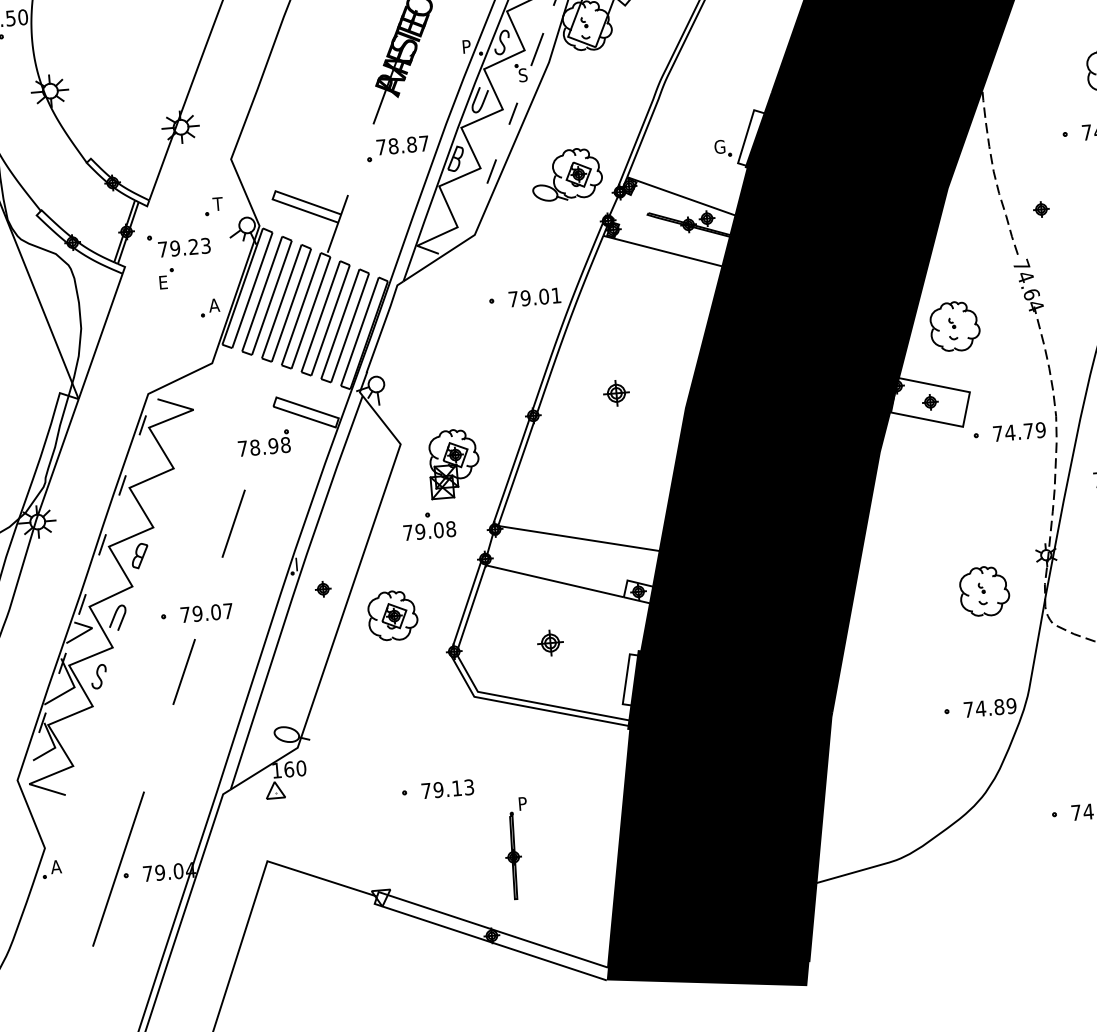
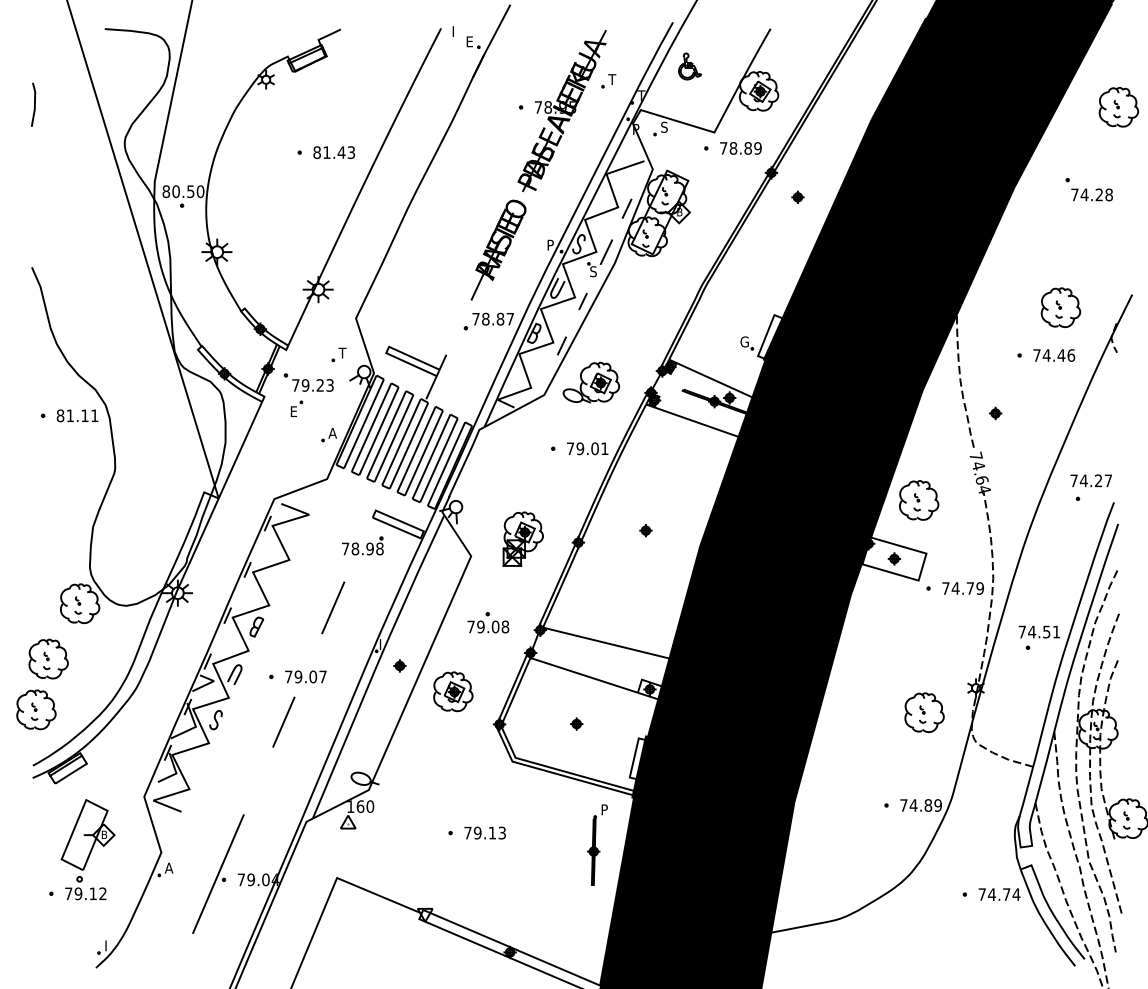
part: (565, 174) -> (590, 382), moved
part: (615, 393) -> (645, 530), size x0.62
part: (453, 462) -> (522, 538), moved
part: (550, 642) -> (576, 723), size x0.62
part: (517, 847) -> (597, 844), moved

